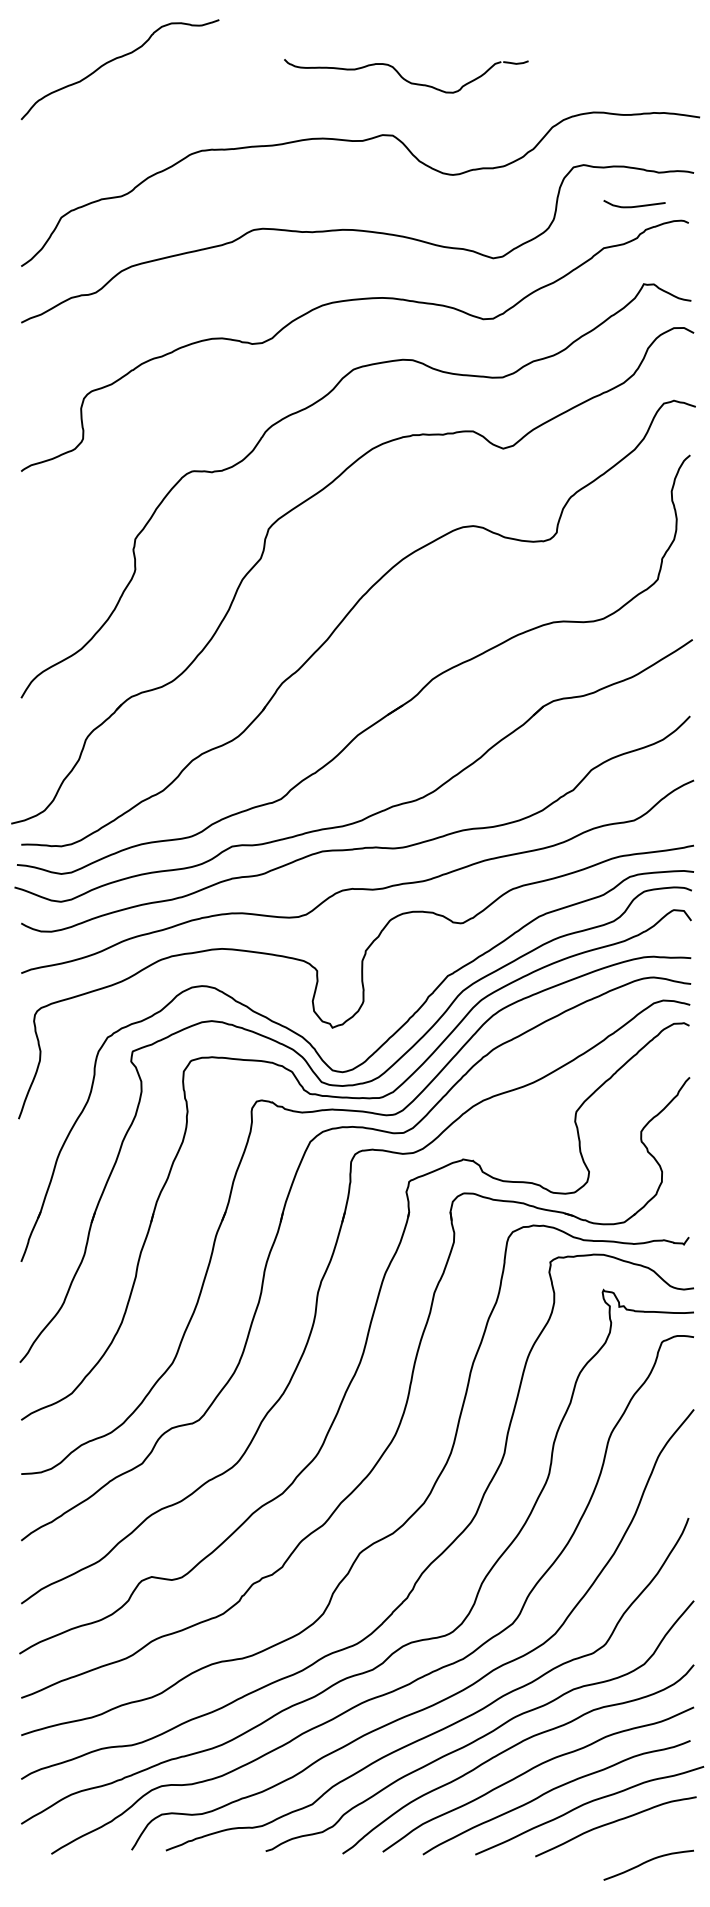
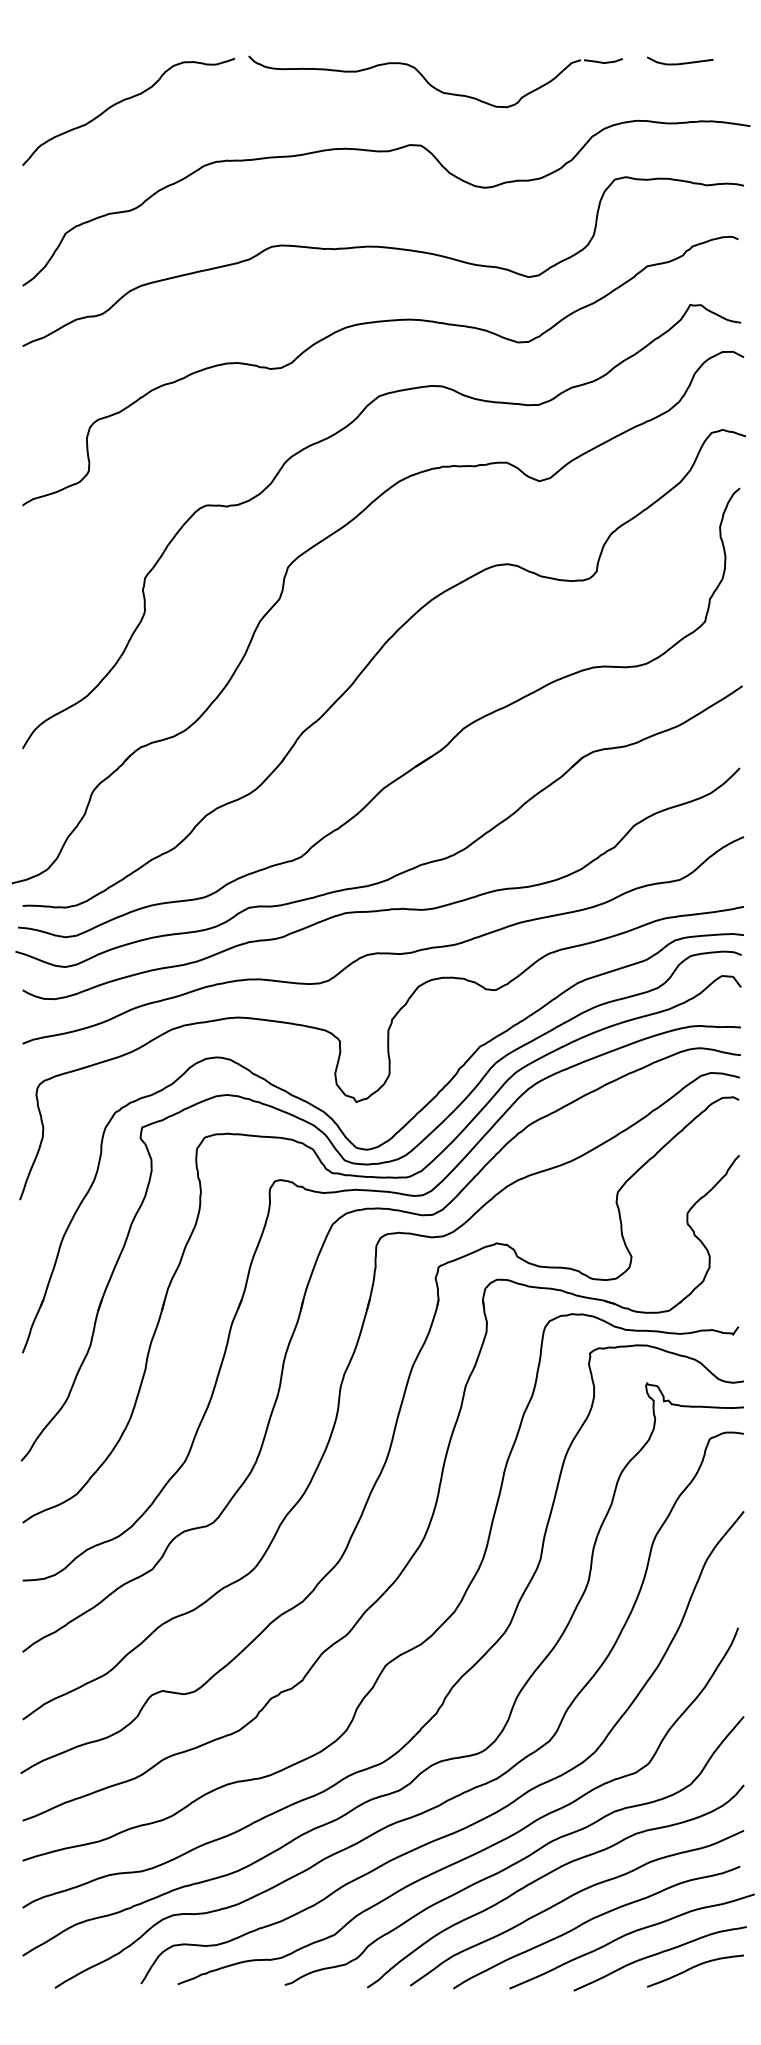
curve: (115, 59) -> (123, 101), moved
part: (406, 75) -> (435, 81), size x1.43
curve: (636, 205) -> (682, 62), moved
curve: (646, 1862) -> (693, 1968), moved

